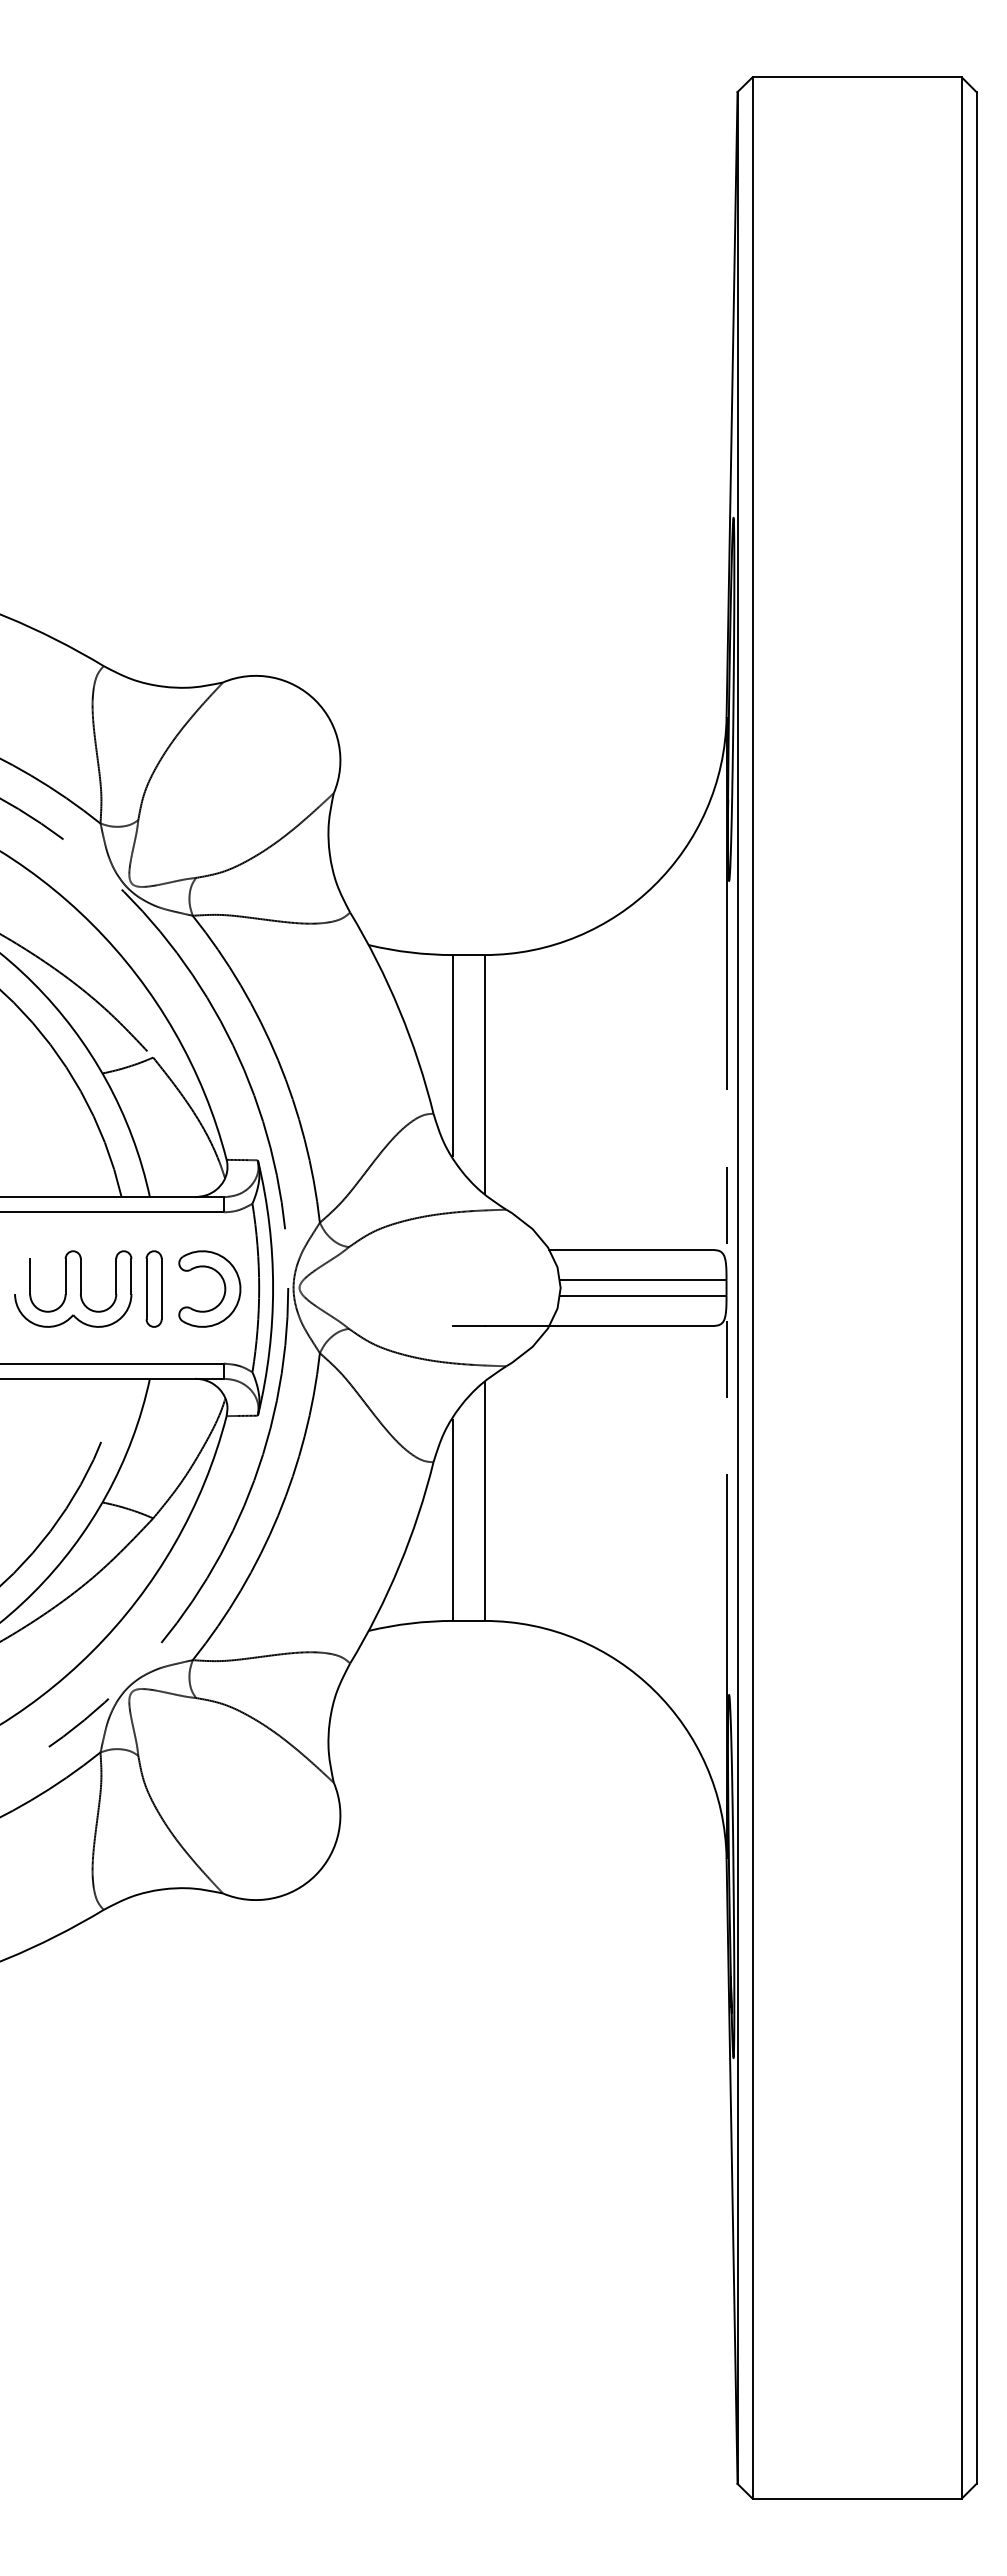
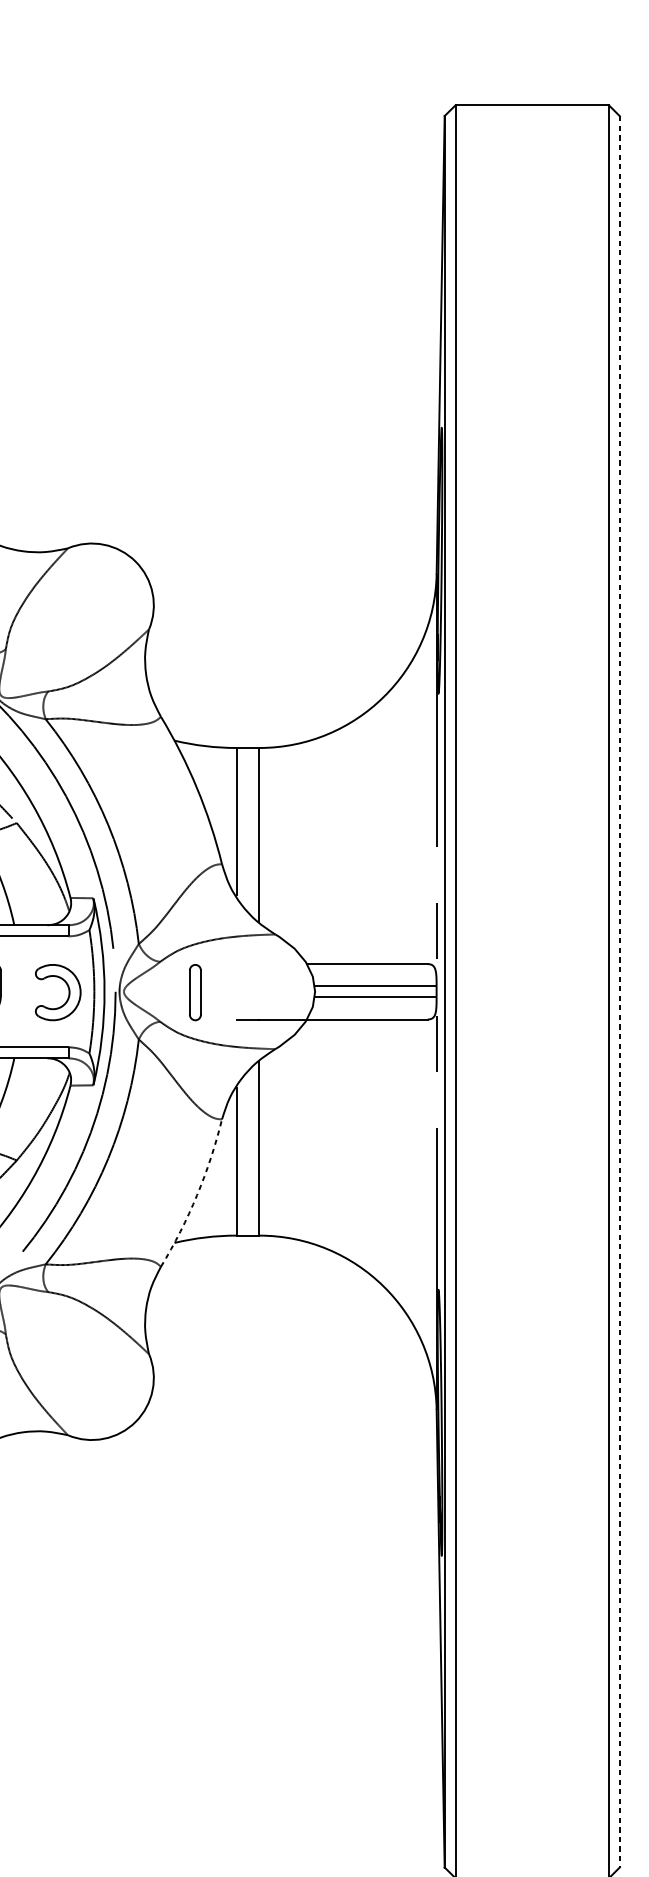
part: (153, 1288) -> (194, 992), moved
line: (976, 1288) -> (619, 992), solid -> dashed
arc: (399, 1566) -> (197, 1195), solid -> dashed

